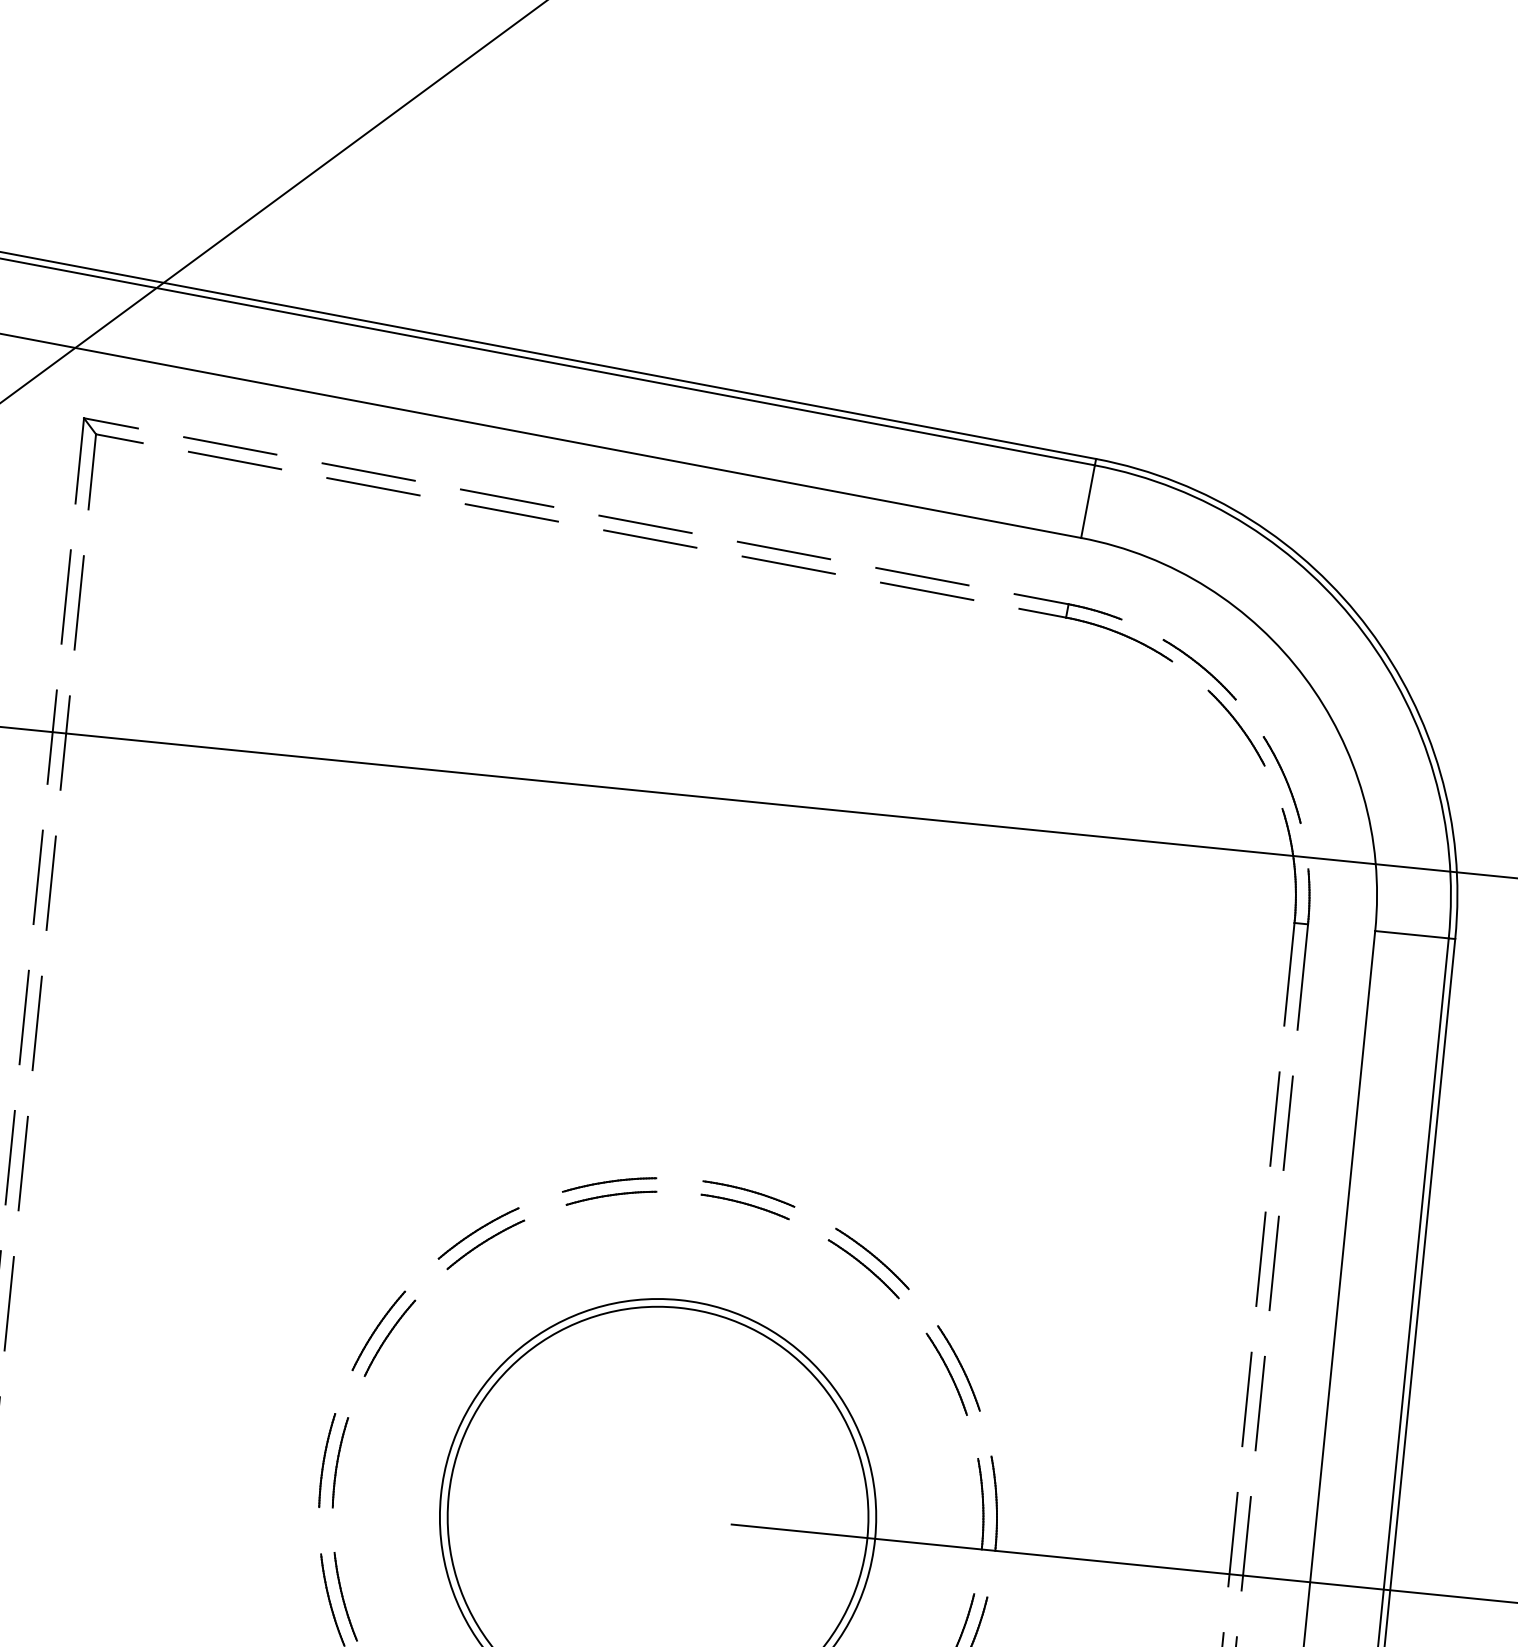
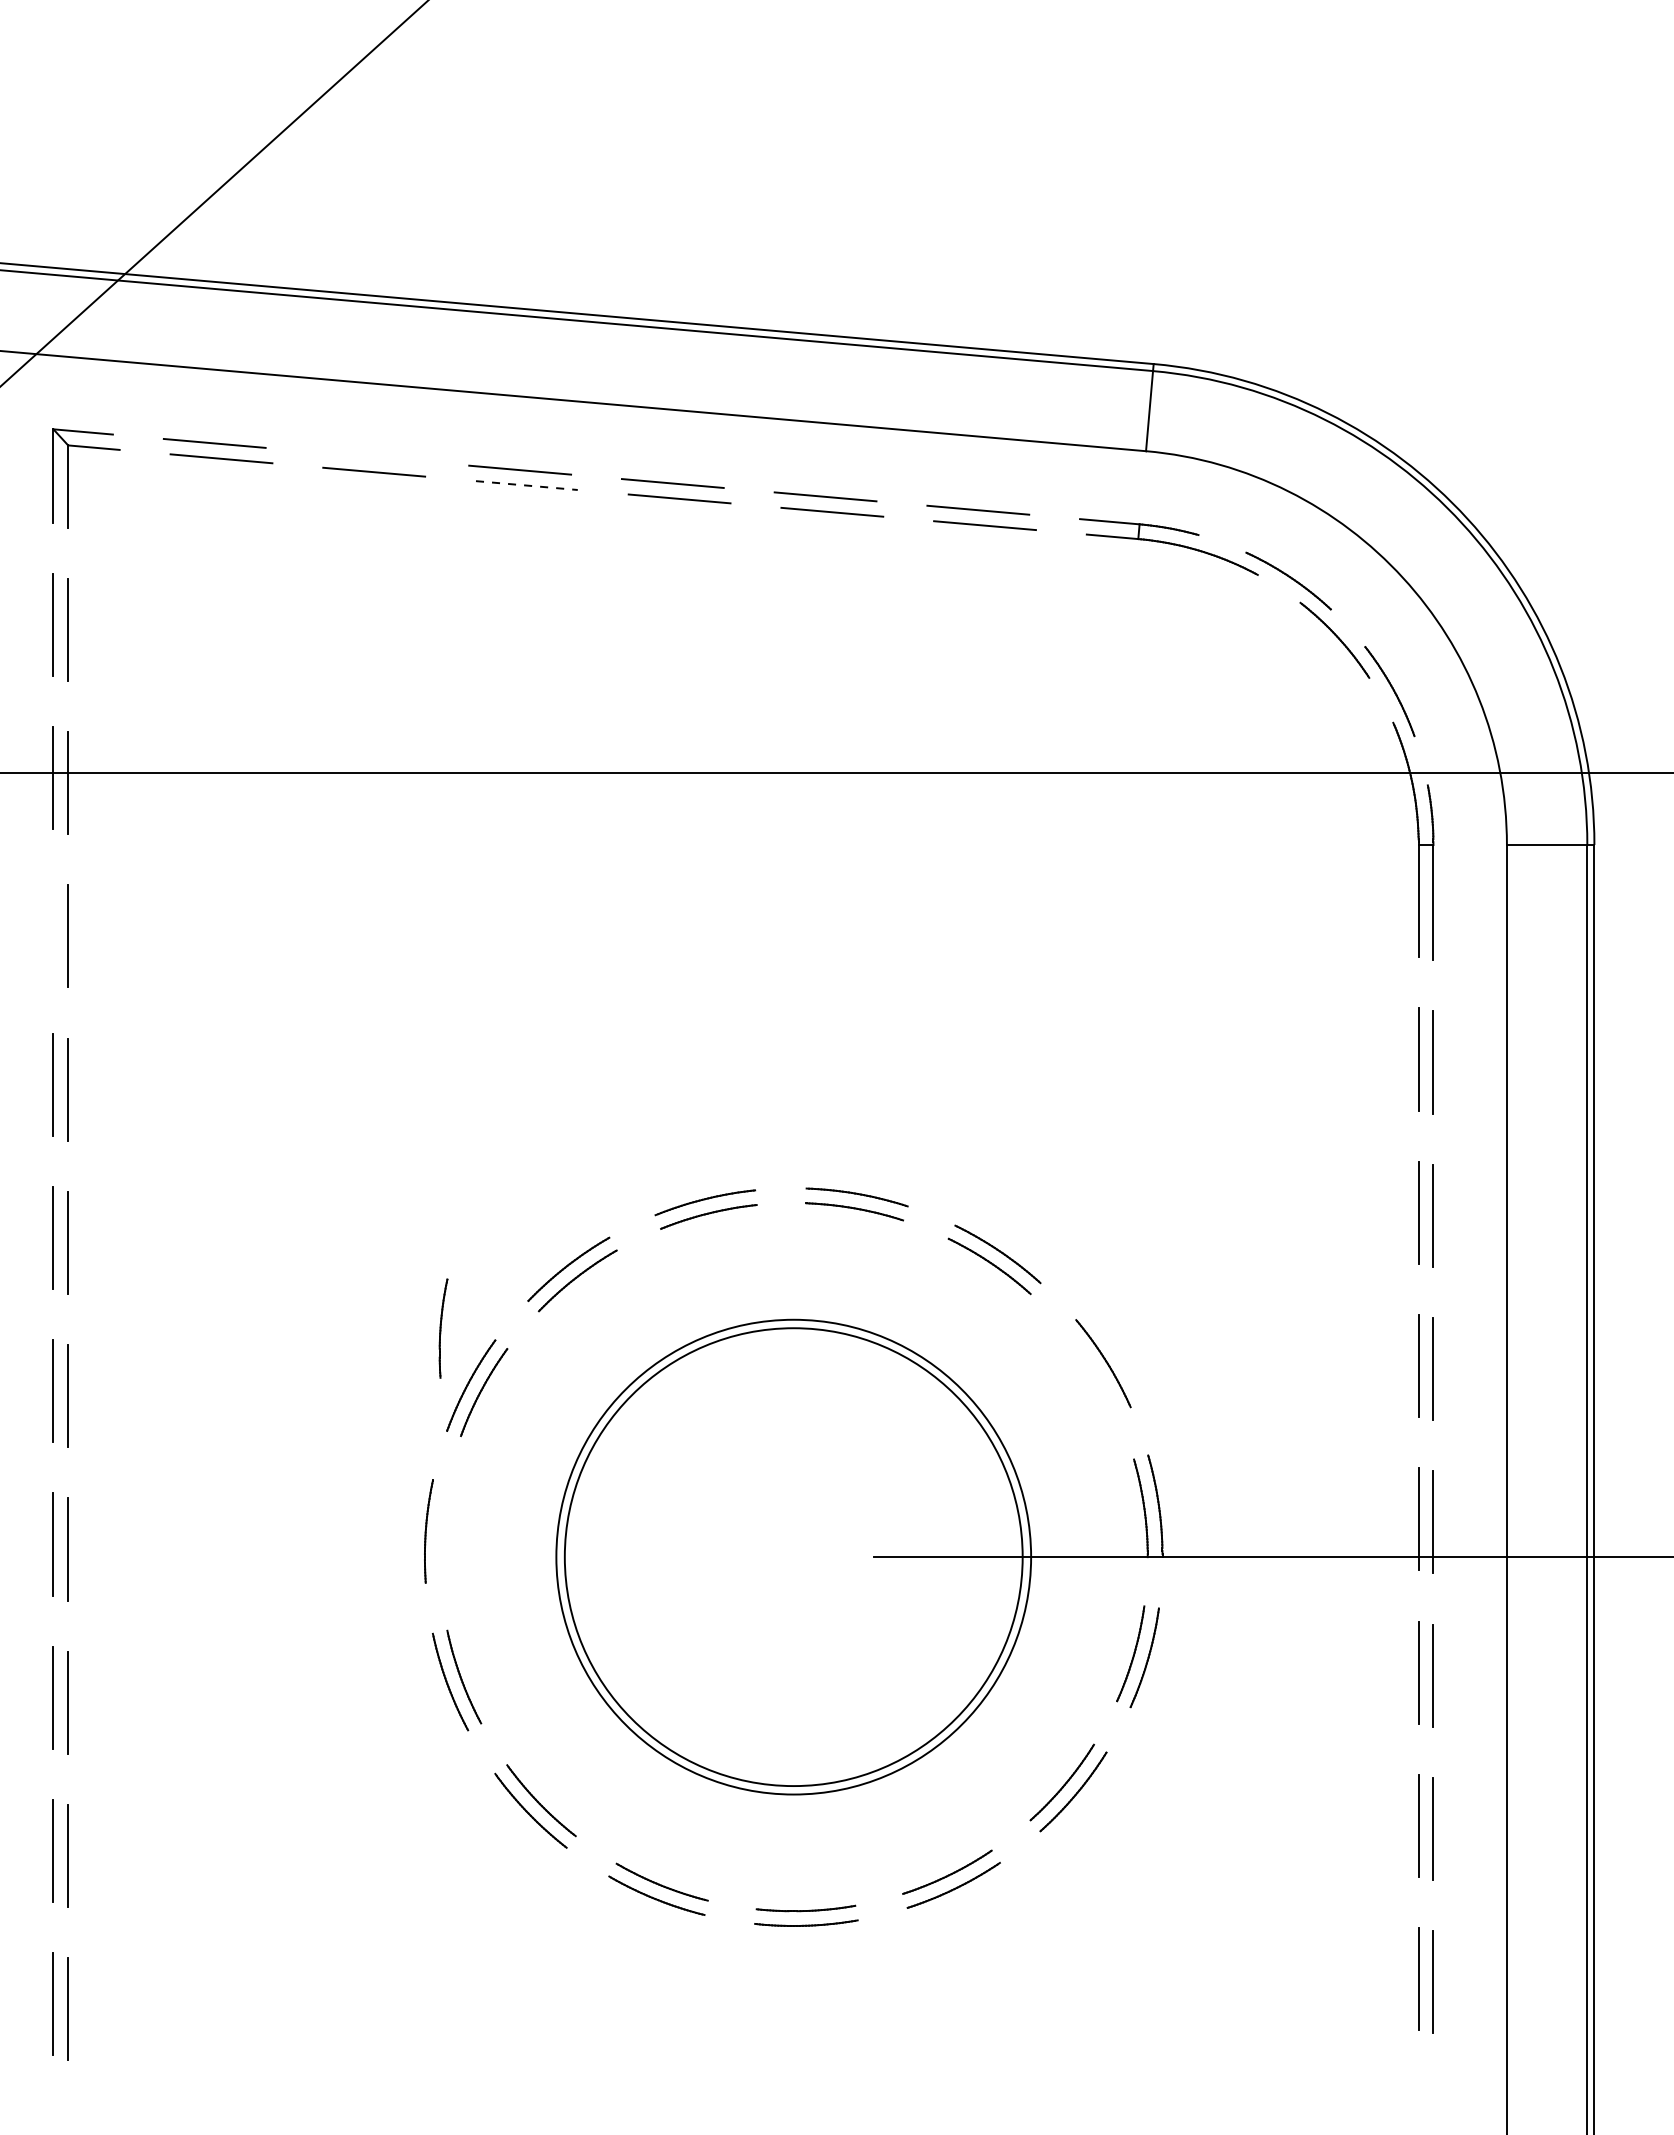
line: (368, 471) -> (367, 456), removed
line: (512, 512) -> (527, 485), solid -> dashed
line: (38, 877) -> (53, 931), removed
part: (946, 1374) -> (1090, 1371), removed
part: (340, 1462) -> (443, 1328), moved

